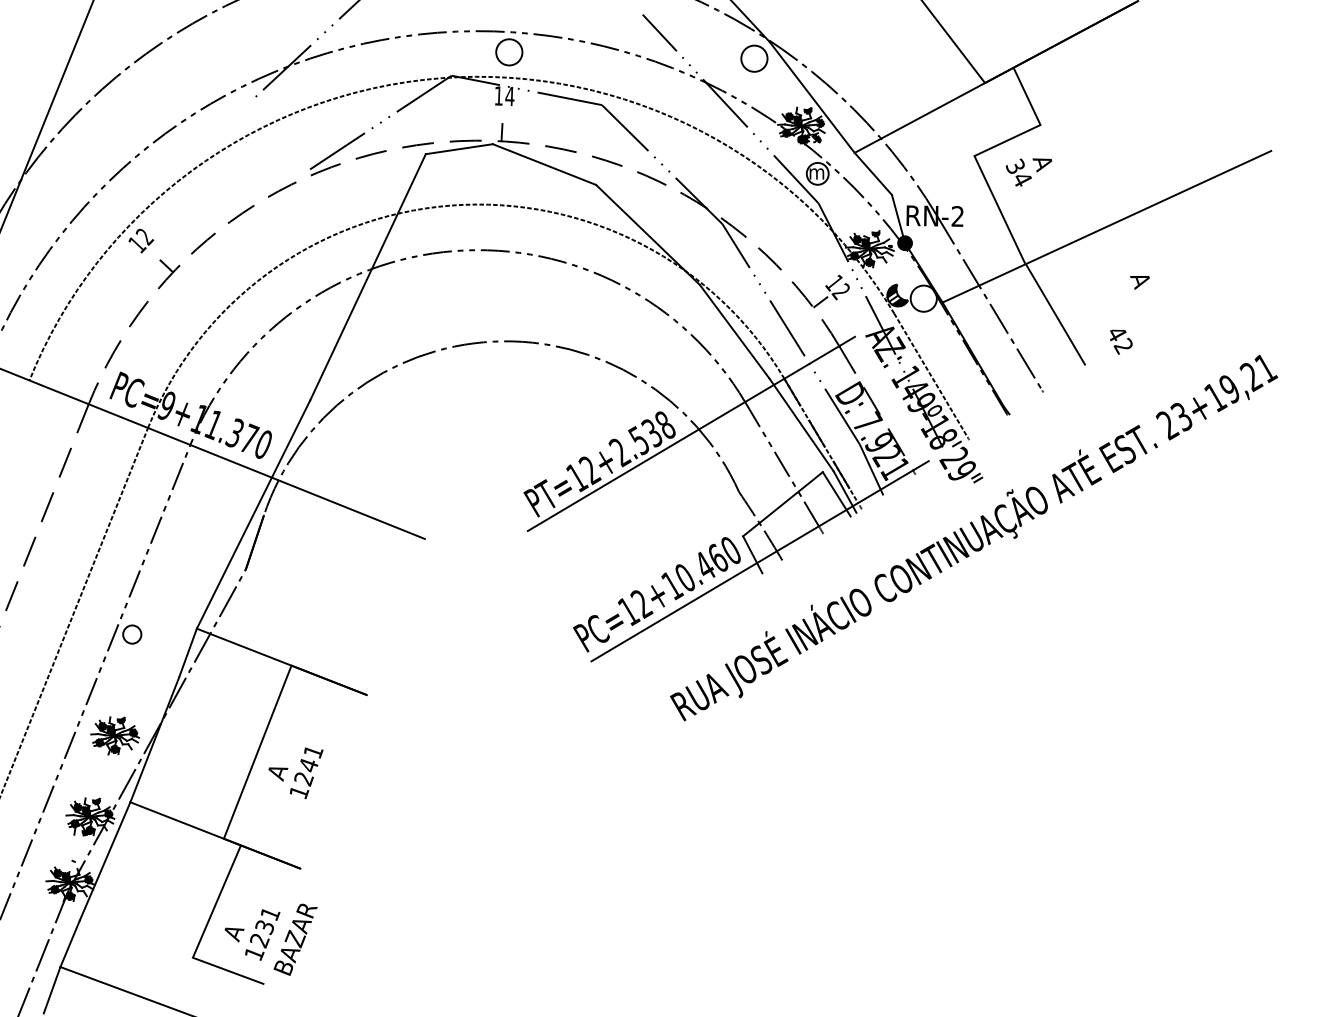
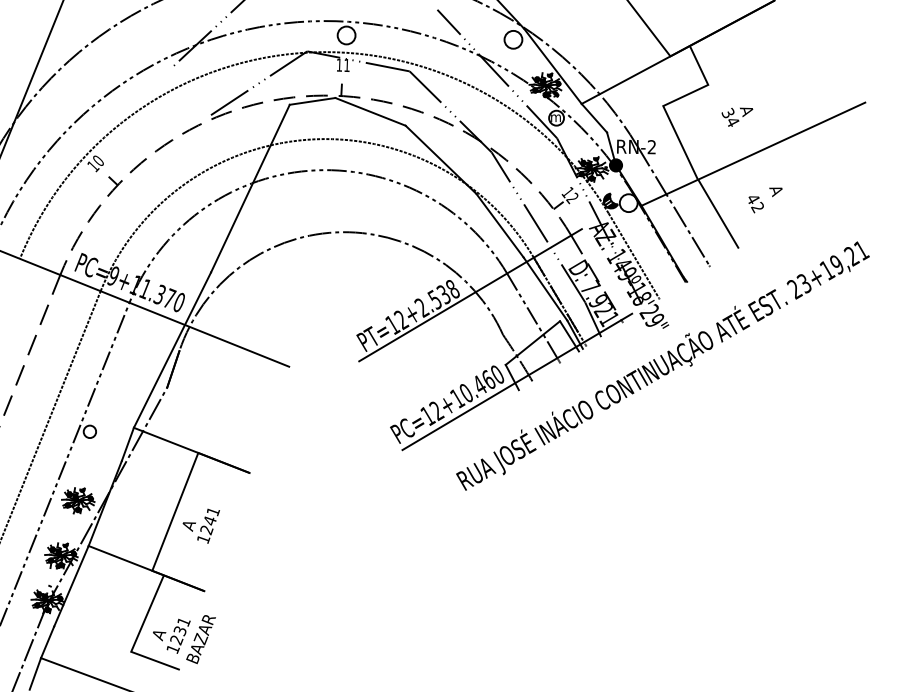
text: (509, 96) -> (346, 65), 14 -> 11
text: (1029, 171) -> (737, 116), moved
text: (144, 237) -> (98, 161), 12 -> 10
fill: (904, 243) -> (615, 165), added
text: (1120, 341) -> (755, 204), moved

